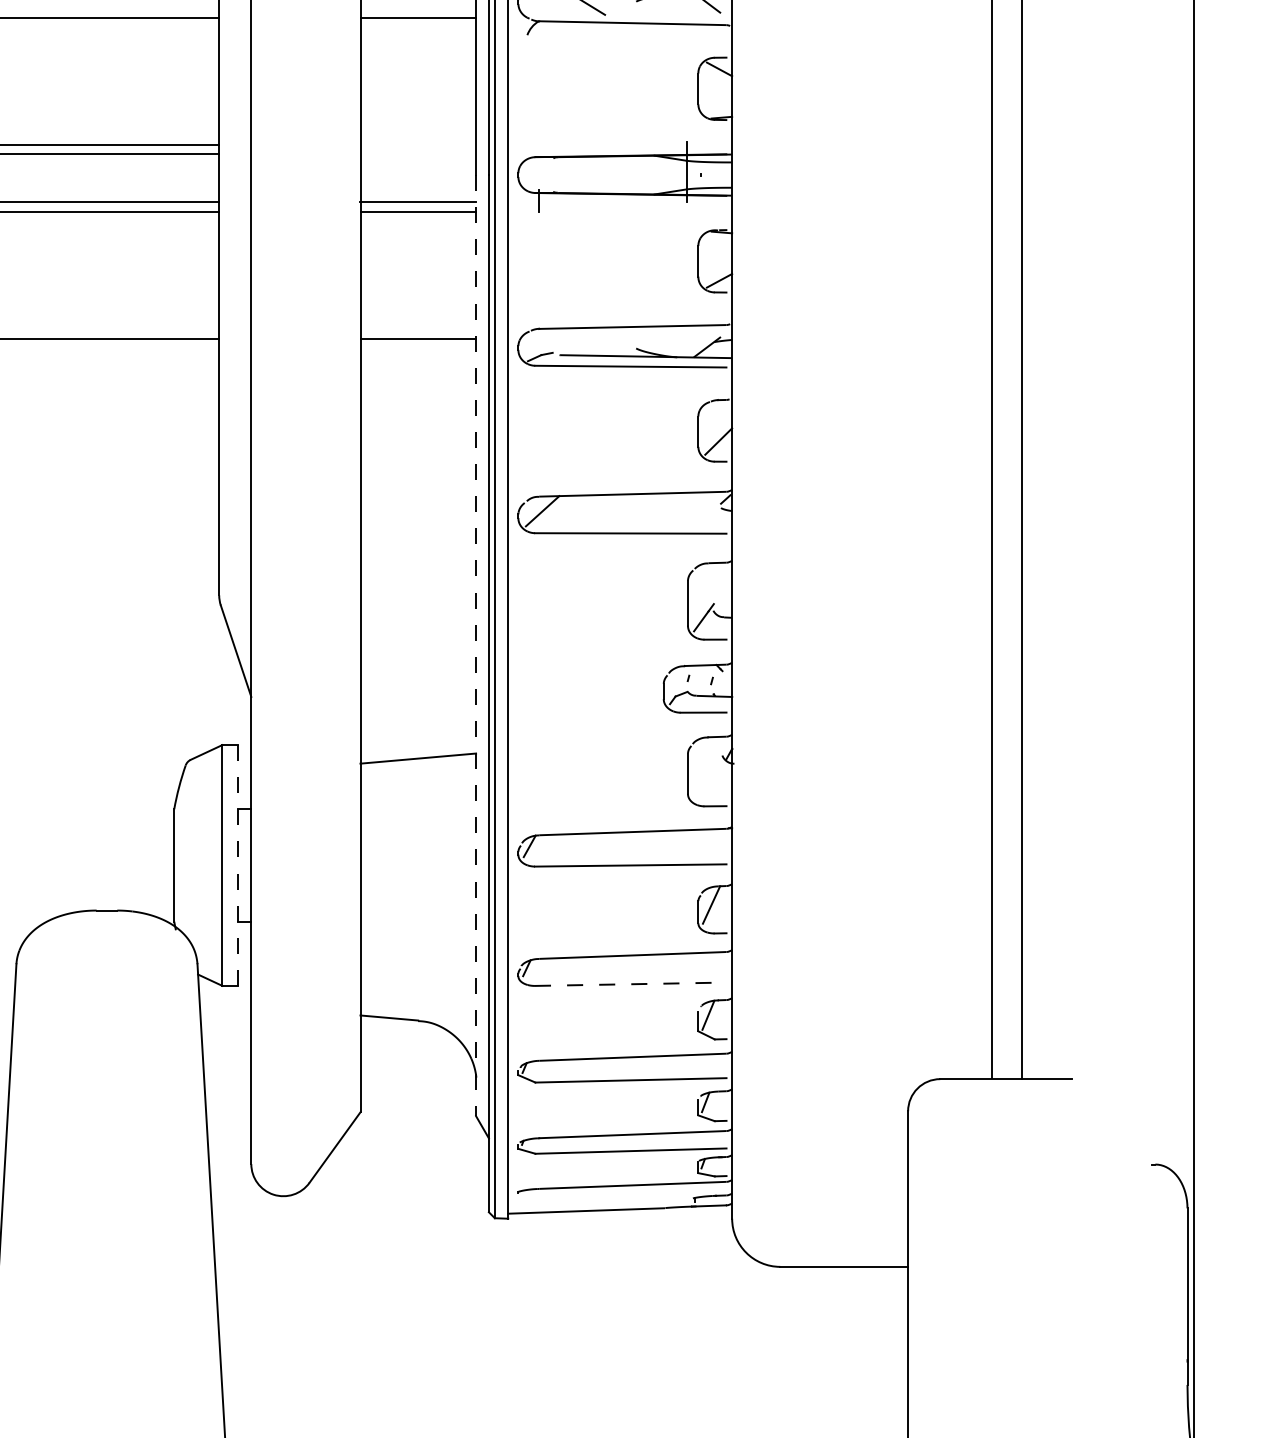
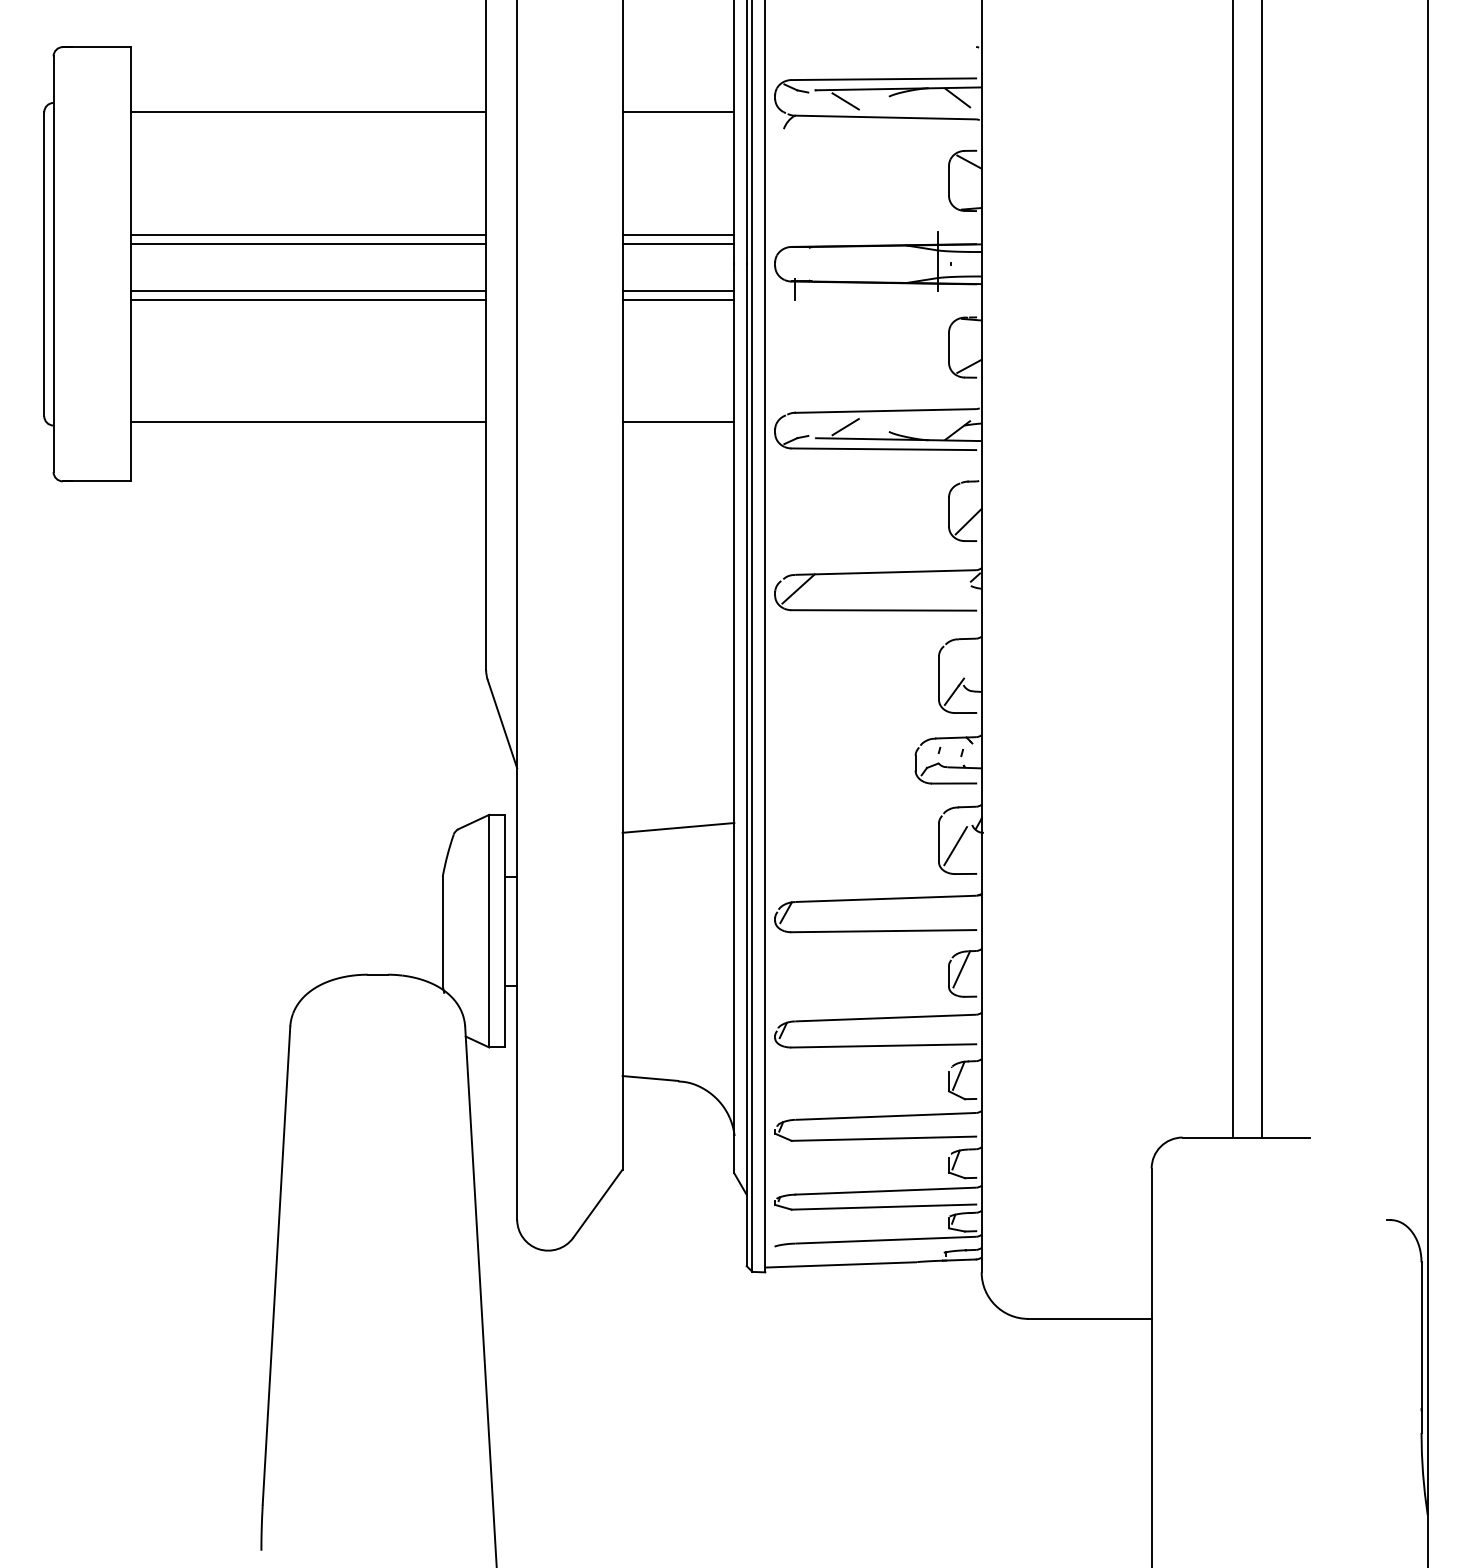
line: (418, 145) -> (678, 235), added
line: (418, 154) -> (678, 244), added
line: (591, 344) -> (845, 427), added
line: (476, 645) -> (734, 718), dashed -> solid
line: (705, 777) -> (955, 846), added
line: (238, 865) -> (504, 931), dashed -> solid
line: (630, 983) -> (883, 1045), dashed -> solid

